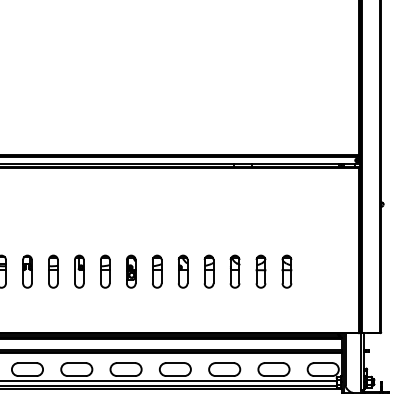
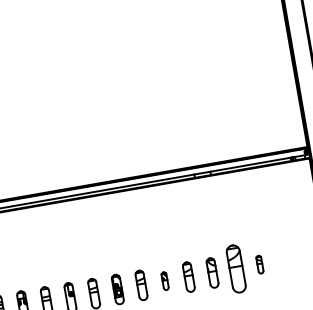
part: (182, 271) -> (164, 281), size x0.6
part: (260, 271) -> (235, 268), size x1.6
part: (286, 271) -> (259, 264), size x0.6

